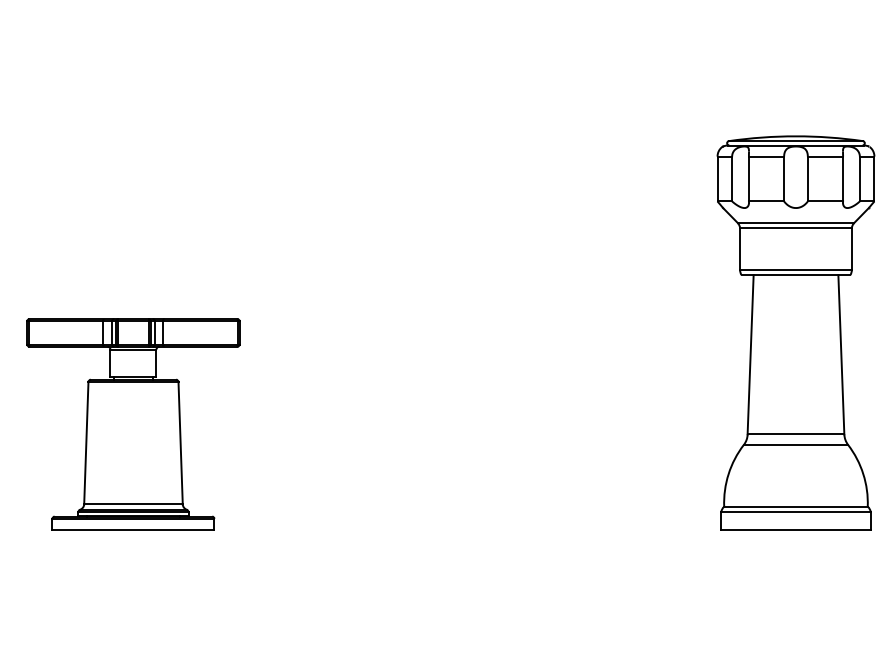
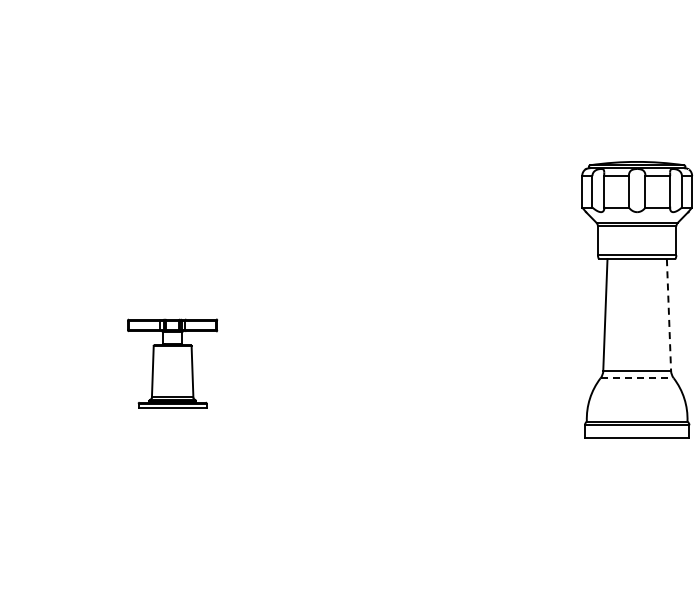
line: (840, 355) -> (668, 315), solid -> dashed
part: (133, 423) -> (172, 363), size x0.6
line: (796, 445) -> (637, 378), solid -> dashed

